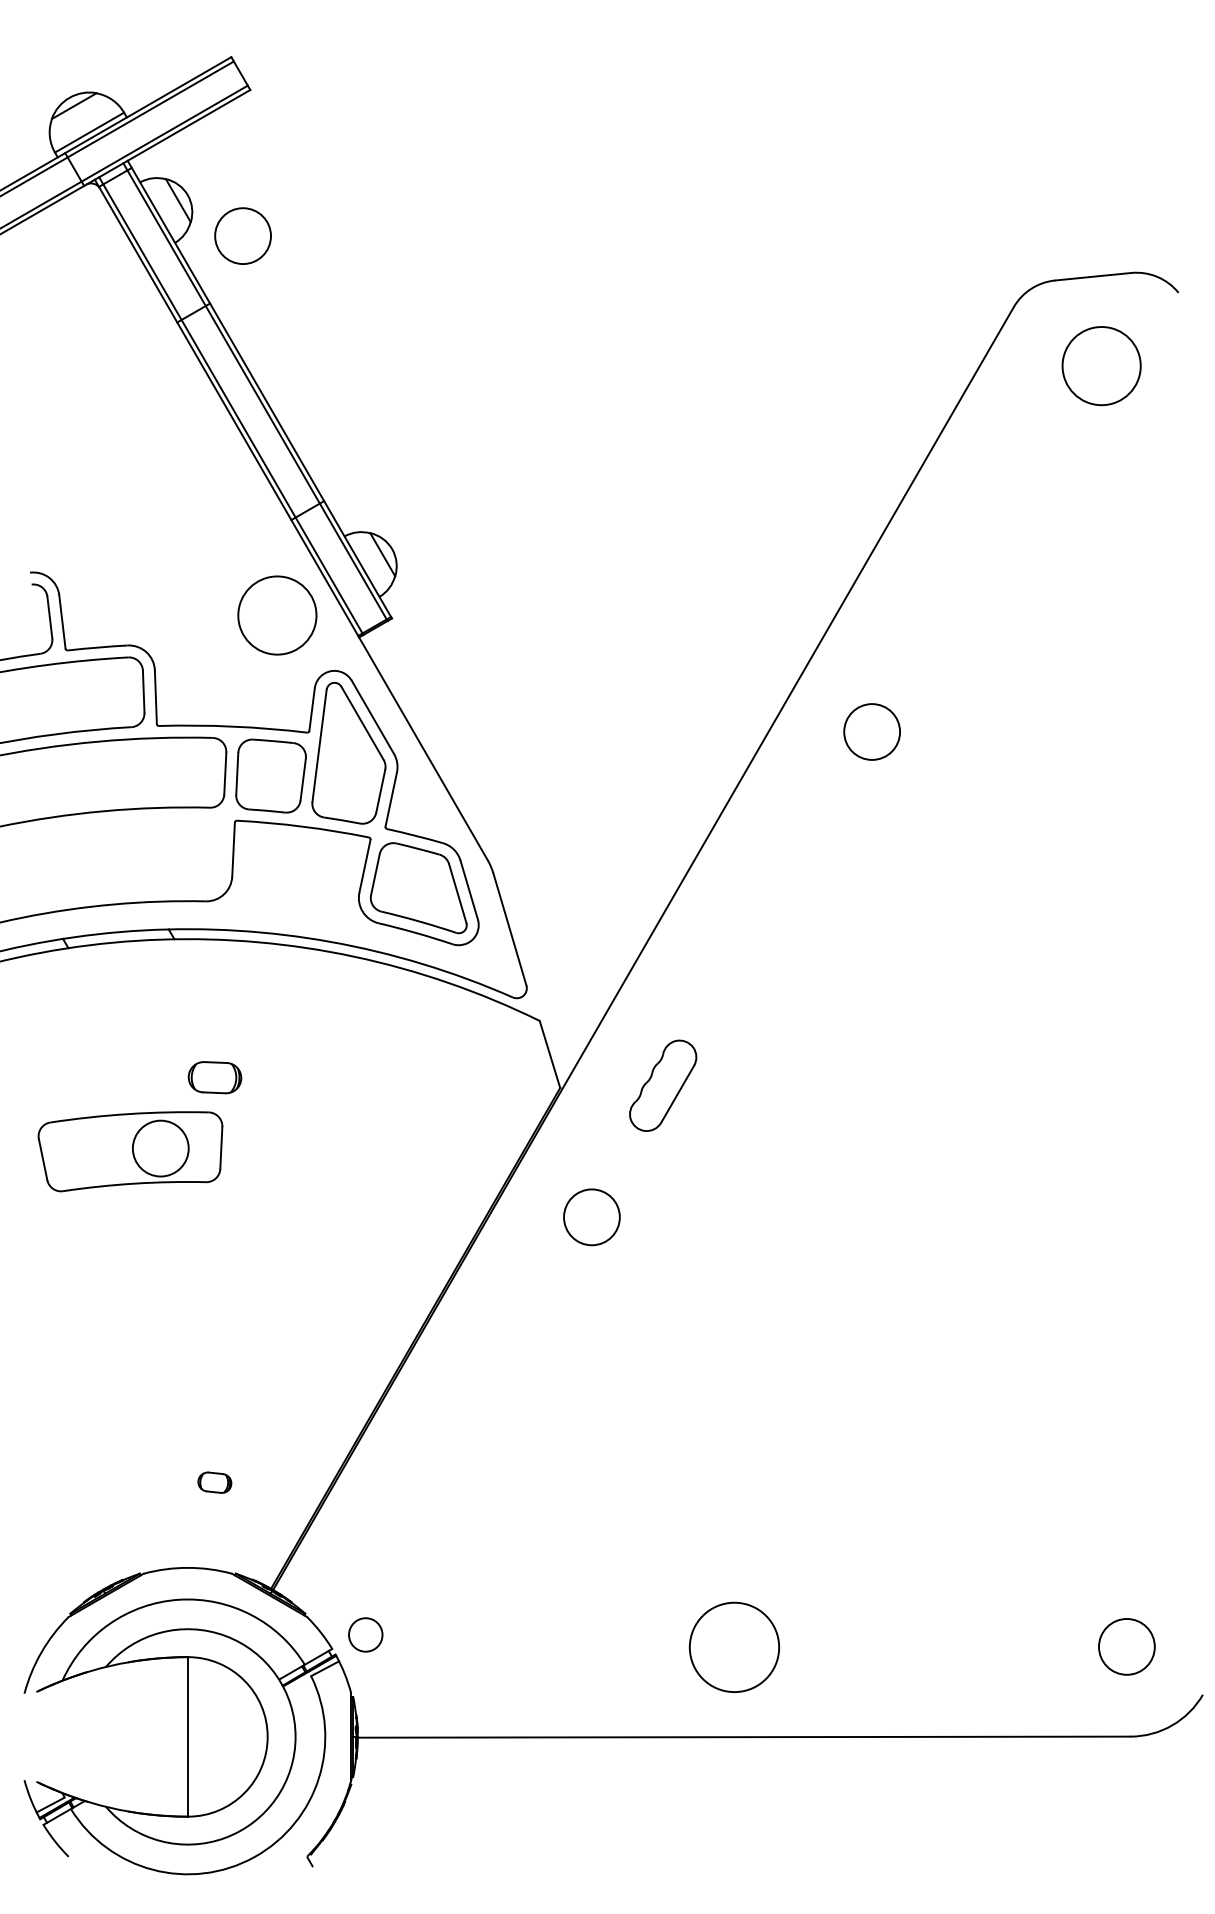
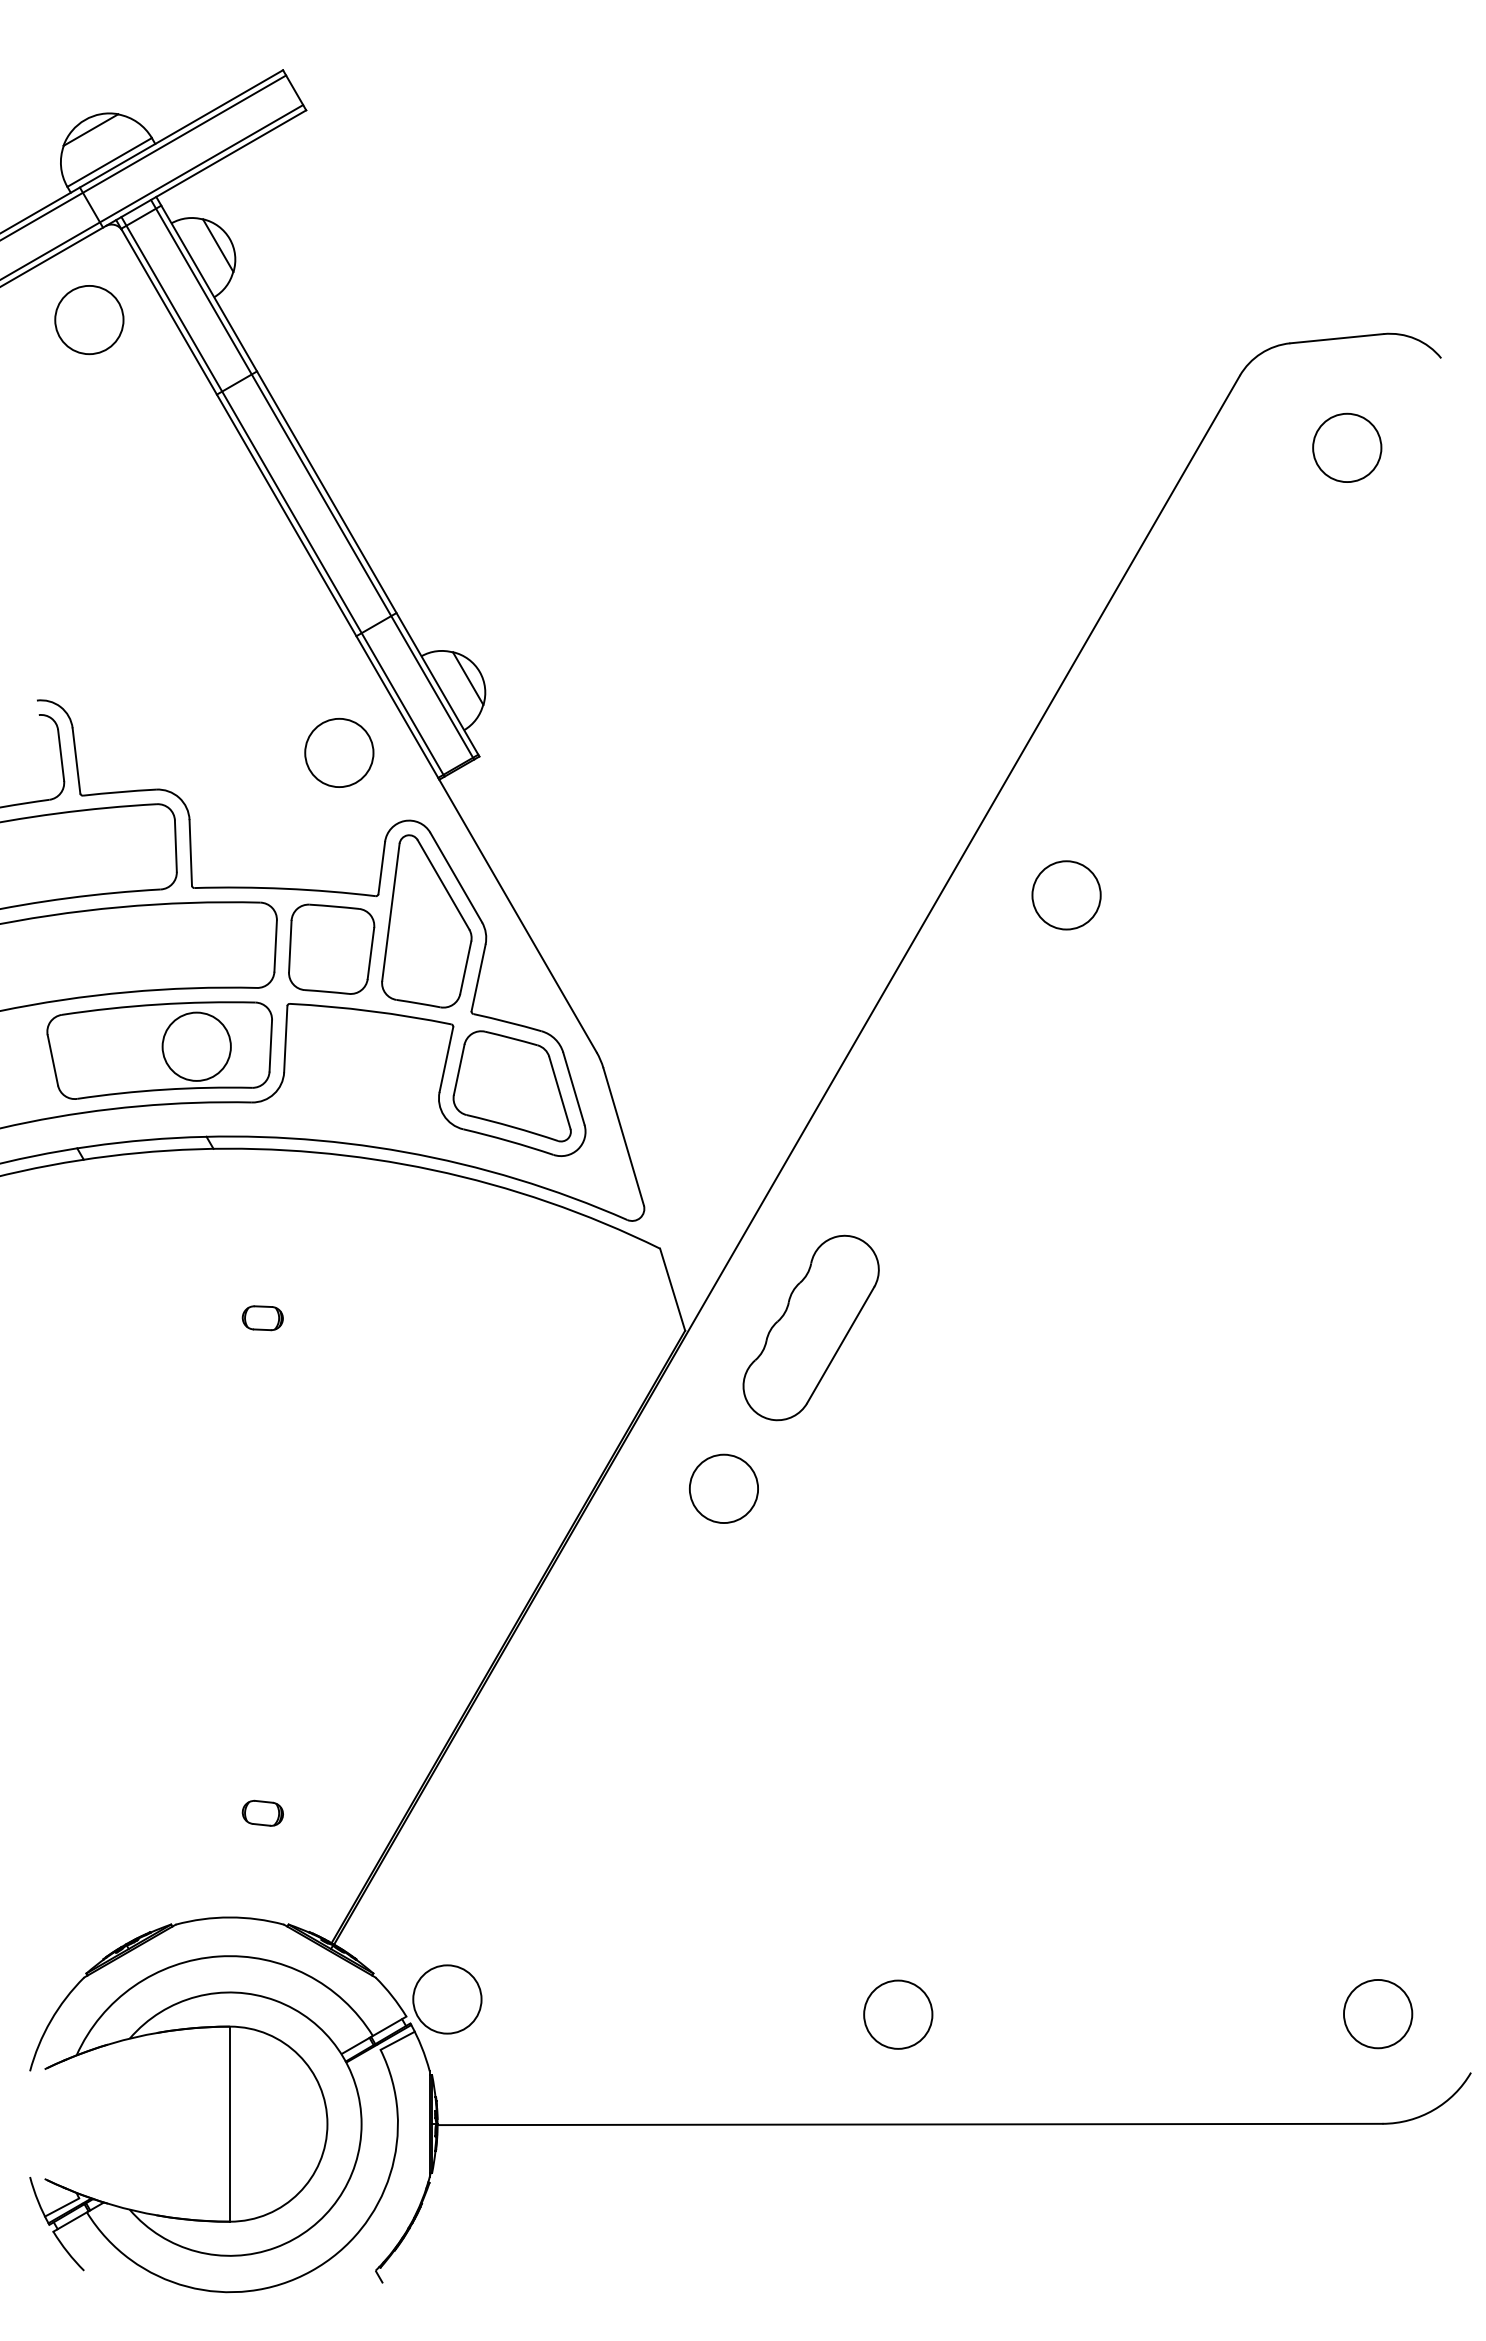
circle: (243, 236) -> (89, 320), moved
circle: (1101, 365) -> (1347, 447), size x0.71
circle: (277, 615) -> (339, 752), size x0.71
part: (214, 1078) -> (262, 1318), size x0.62
part: (662, 1085) -> (810, 1327), size x1.67
part: (130, 1151) -> (159, 1050), moved
circle: (365, 1634) -> (447, 1999), size x1.67
circle: (734, 1647) -> (898, 2014), size x0.62

